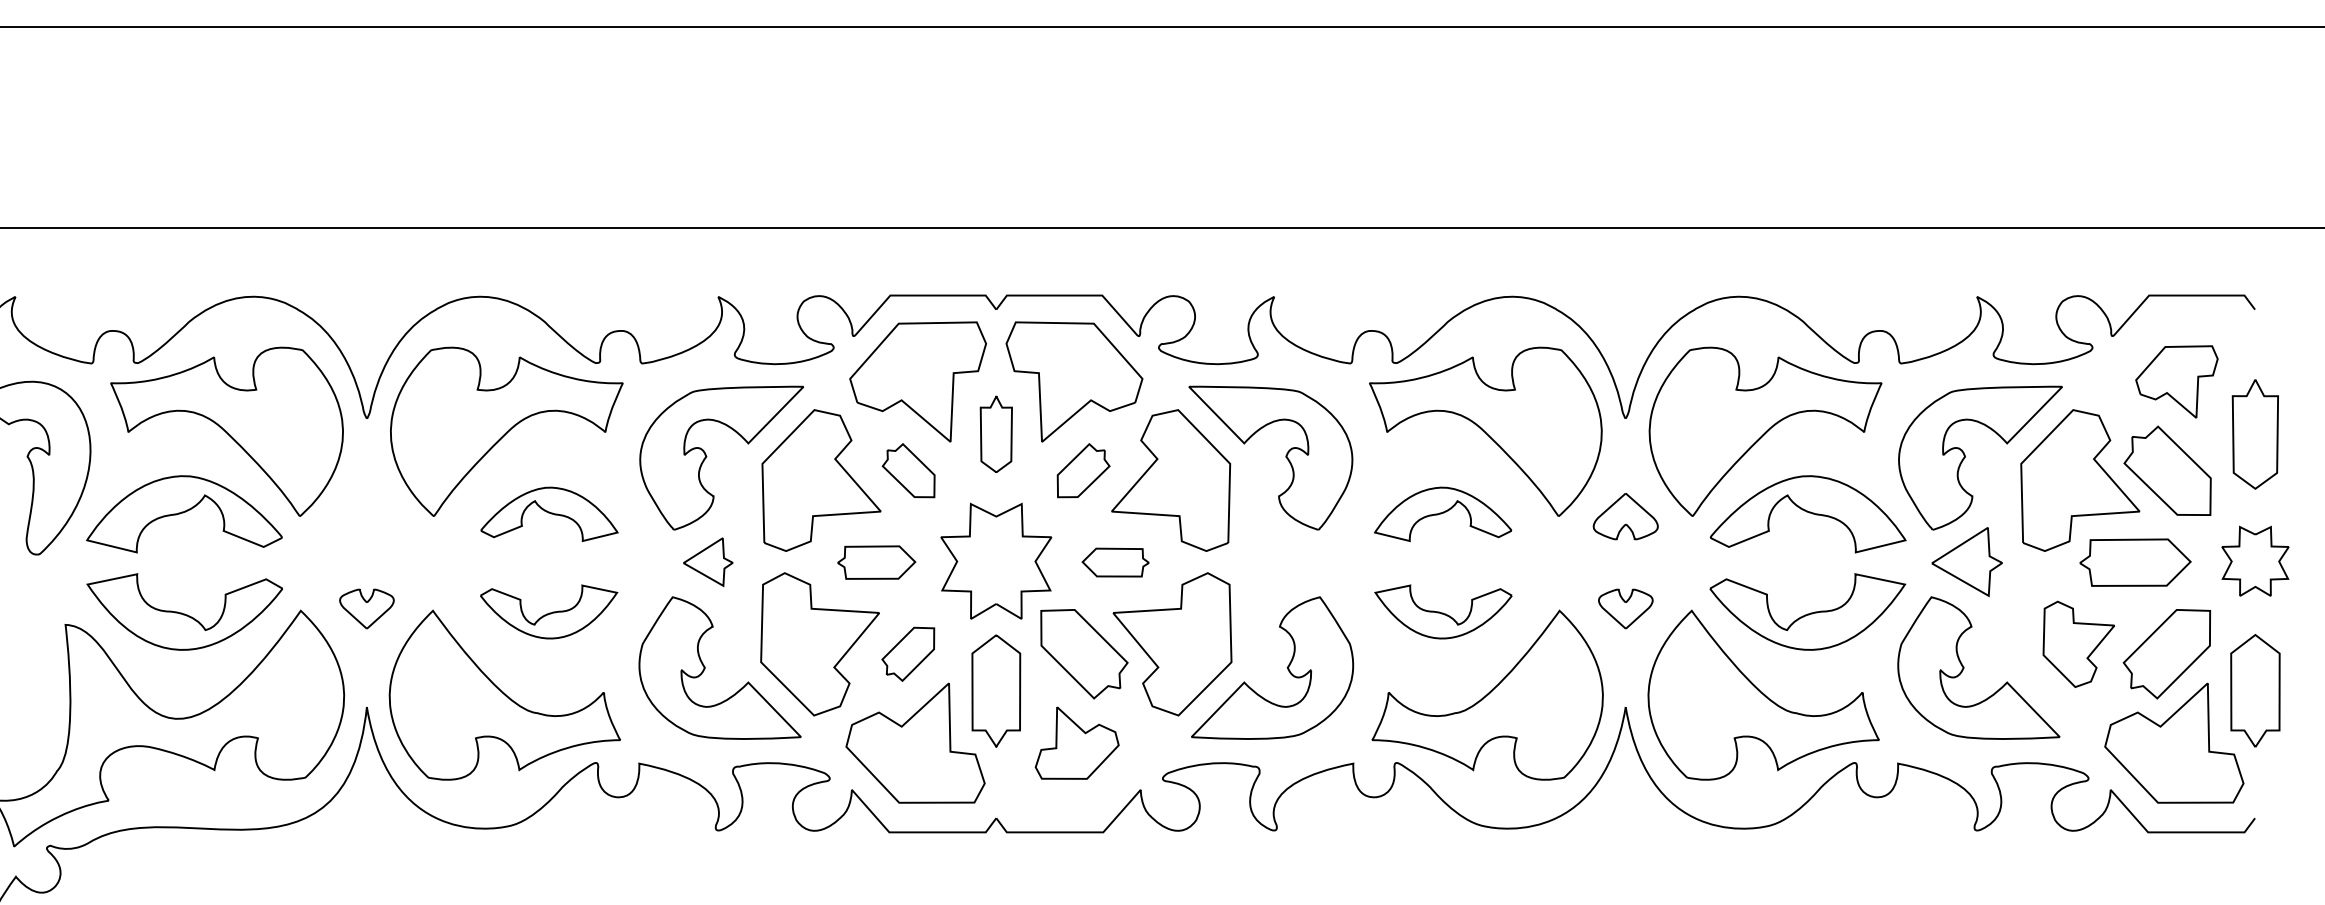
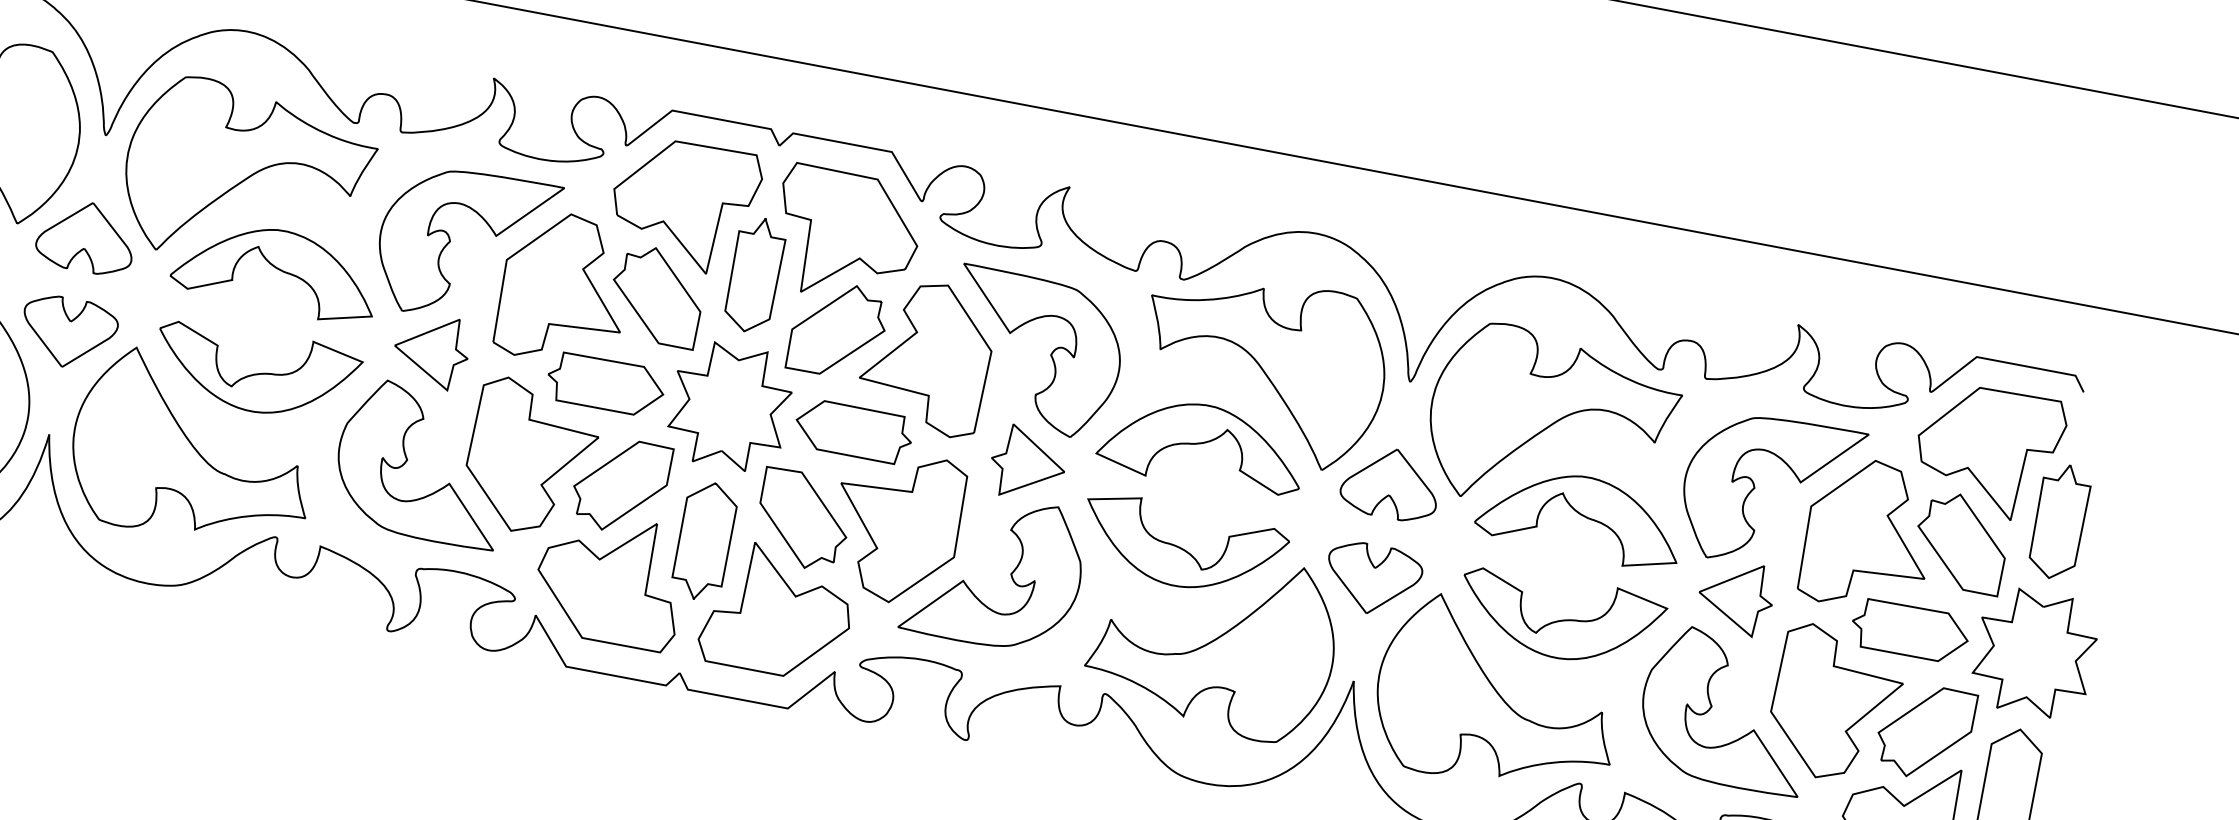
part: (2176, 381) -> (1988, 451), size x1.67
part: (996, 434) -> (755, 275), size x1.43
part: (908, 470) -> (656, 295), size x1.67
part: (1083, 470) -> (838, 329), size x1.67
part: (549, 514) -> (276, 270), size x1.43
part: (1442, 514) -> (1201, 445), size x1.43
part: (366, 516) -> (86, 236), added
part: (1625, 516) -> (1390, 483), size x1.43
part: (1283, 561) -> (1027, 463), added
part: (2255, 561) -> (2034, 653), size x1.67
part: (707, 562) -> (430, 351), size x1.43
part: (876, 562) -> (605, 384), size x1.43
part: (1115, 562) -> (853, 431), size x1.67
part: (366, 608) -> (68, 332), size x1.67
part: (1625, 608) -> (1372, 578), size x1.67
part: (548, 611) -> (256, 371), size x1.43
part: (1443, 611) -> (1183, 546), size x1.43
part: (2078, 644) -> (1835, 704), size x1.67
part: (908, 654) -> (620, 486), size x1.67
part: (1077, 742) -> (778, 610), size x1.67

